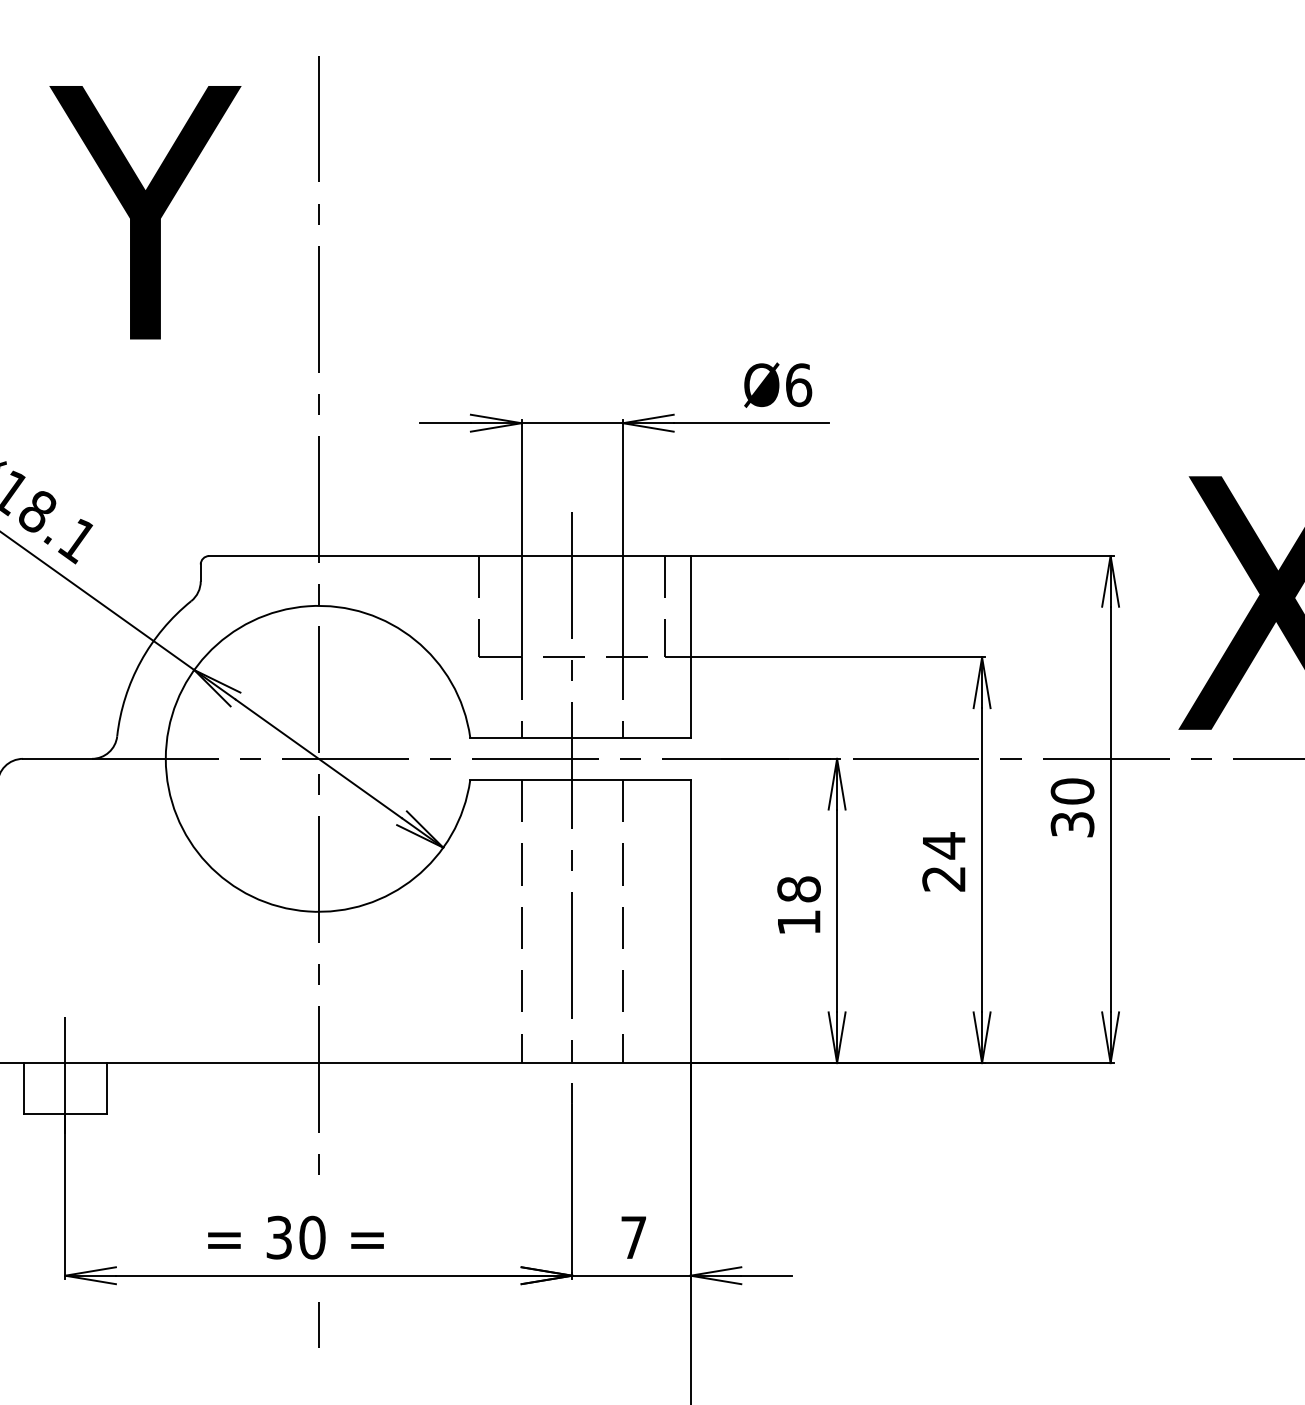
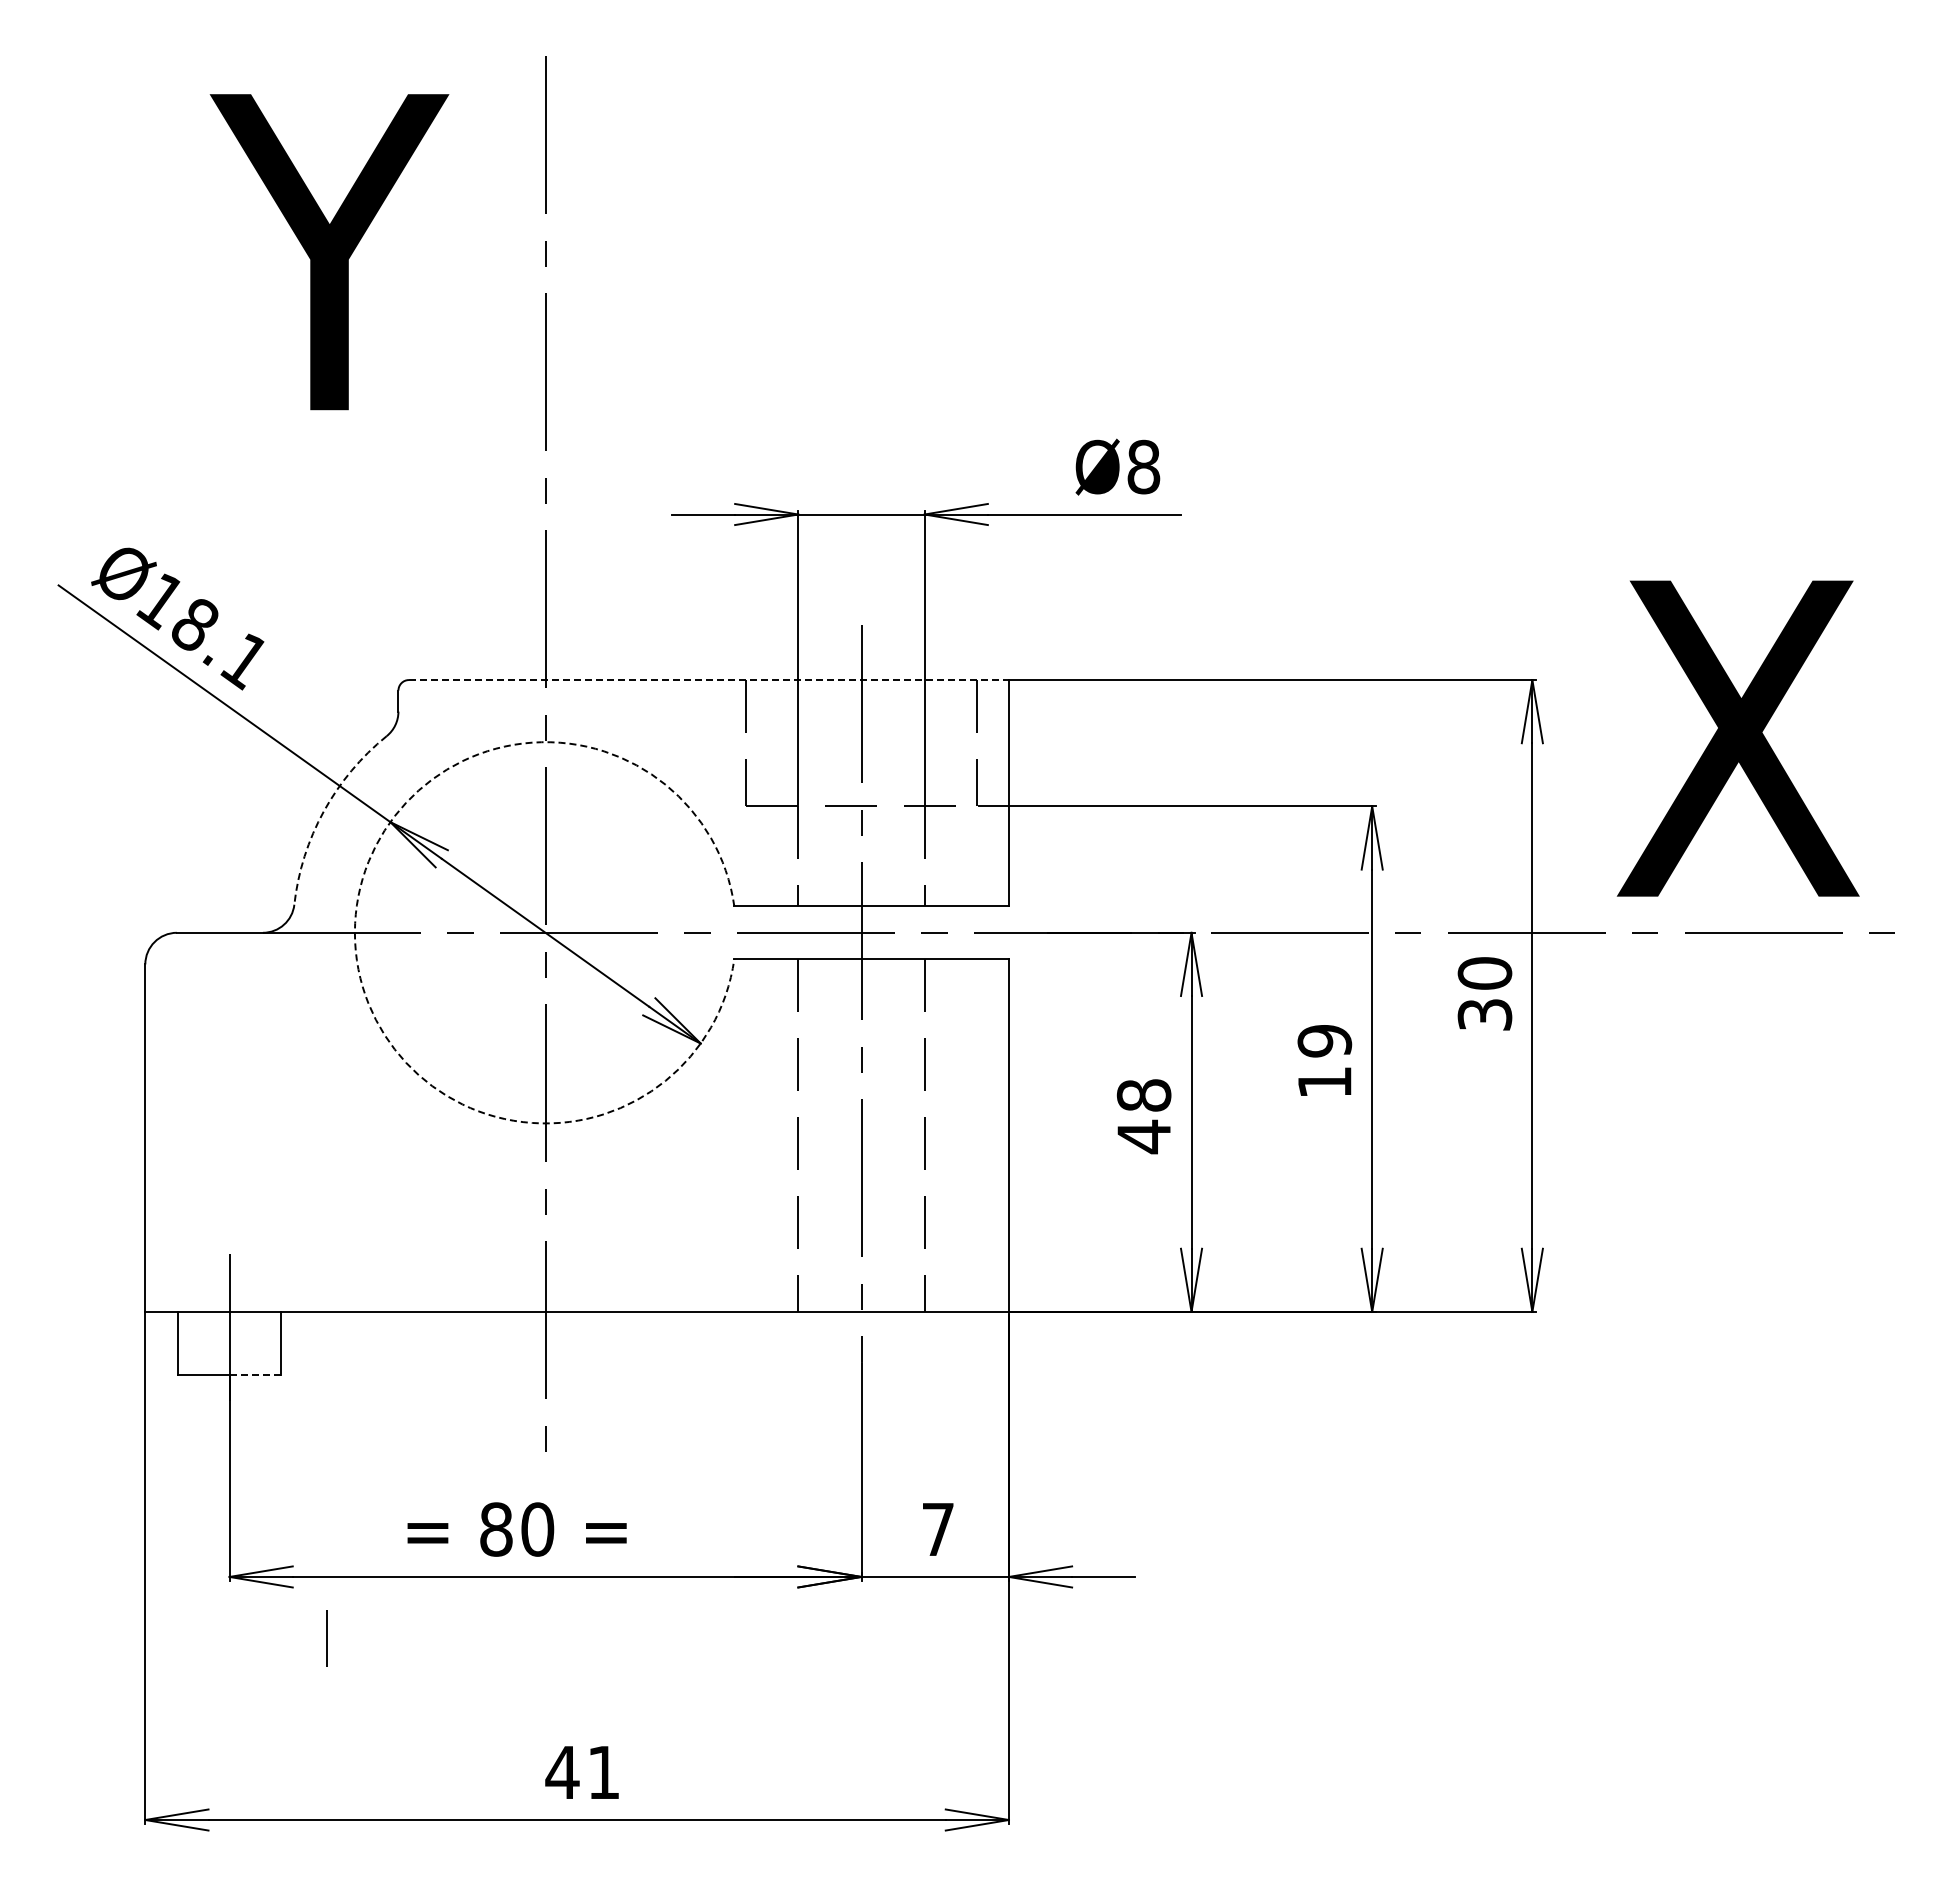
text: (798, 384) -> (1143, 466), Ø6 -> Ø8
line: (449, 556) -> (708, 680), solid -> dashed
arc: (140, 661) -> (323, 811), solid -> dashed
arc: (165, 758) -> (354, 932), solid -> dashed
text: (943, 862) -> (1324, 1061), 24 -> 19
text: (798, 922) -> (1143, 1136), 18 -> 48
line: (86, 1114) -> (255, 1375), solid -> dashed
text: (279, 1237) -> (496, 1529), 30 -> 80
line: (318, 1325) -> (326, 1638), moved

